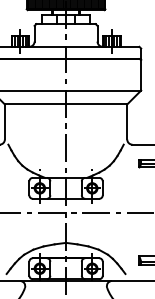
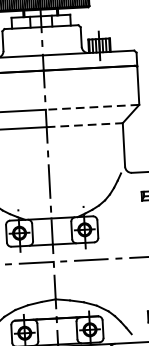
line: (103, 90) -> (92, 107), solid -> dashed
line: (96, 104) -> (84, 125), solid -> dashed

